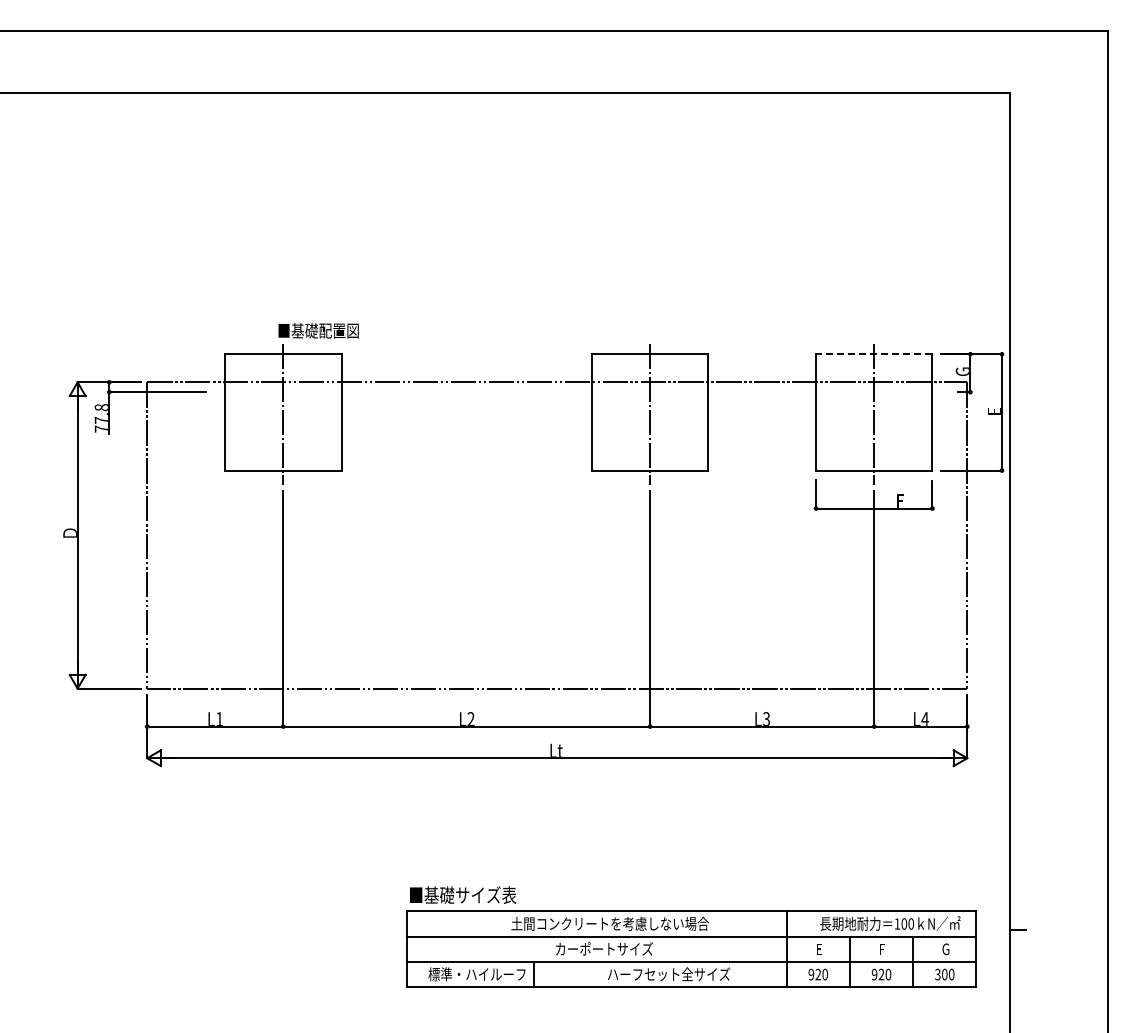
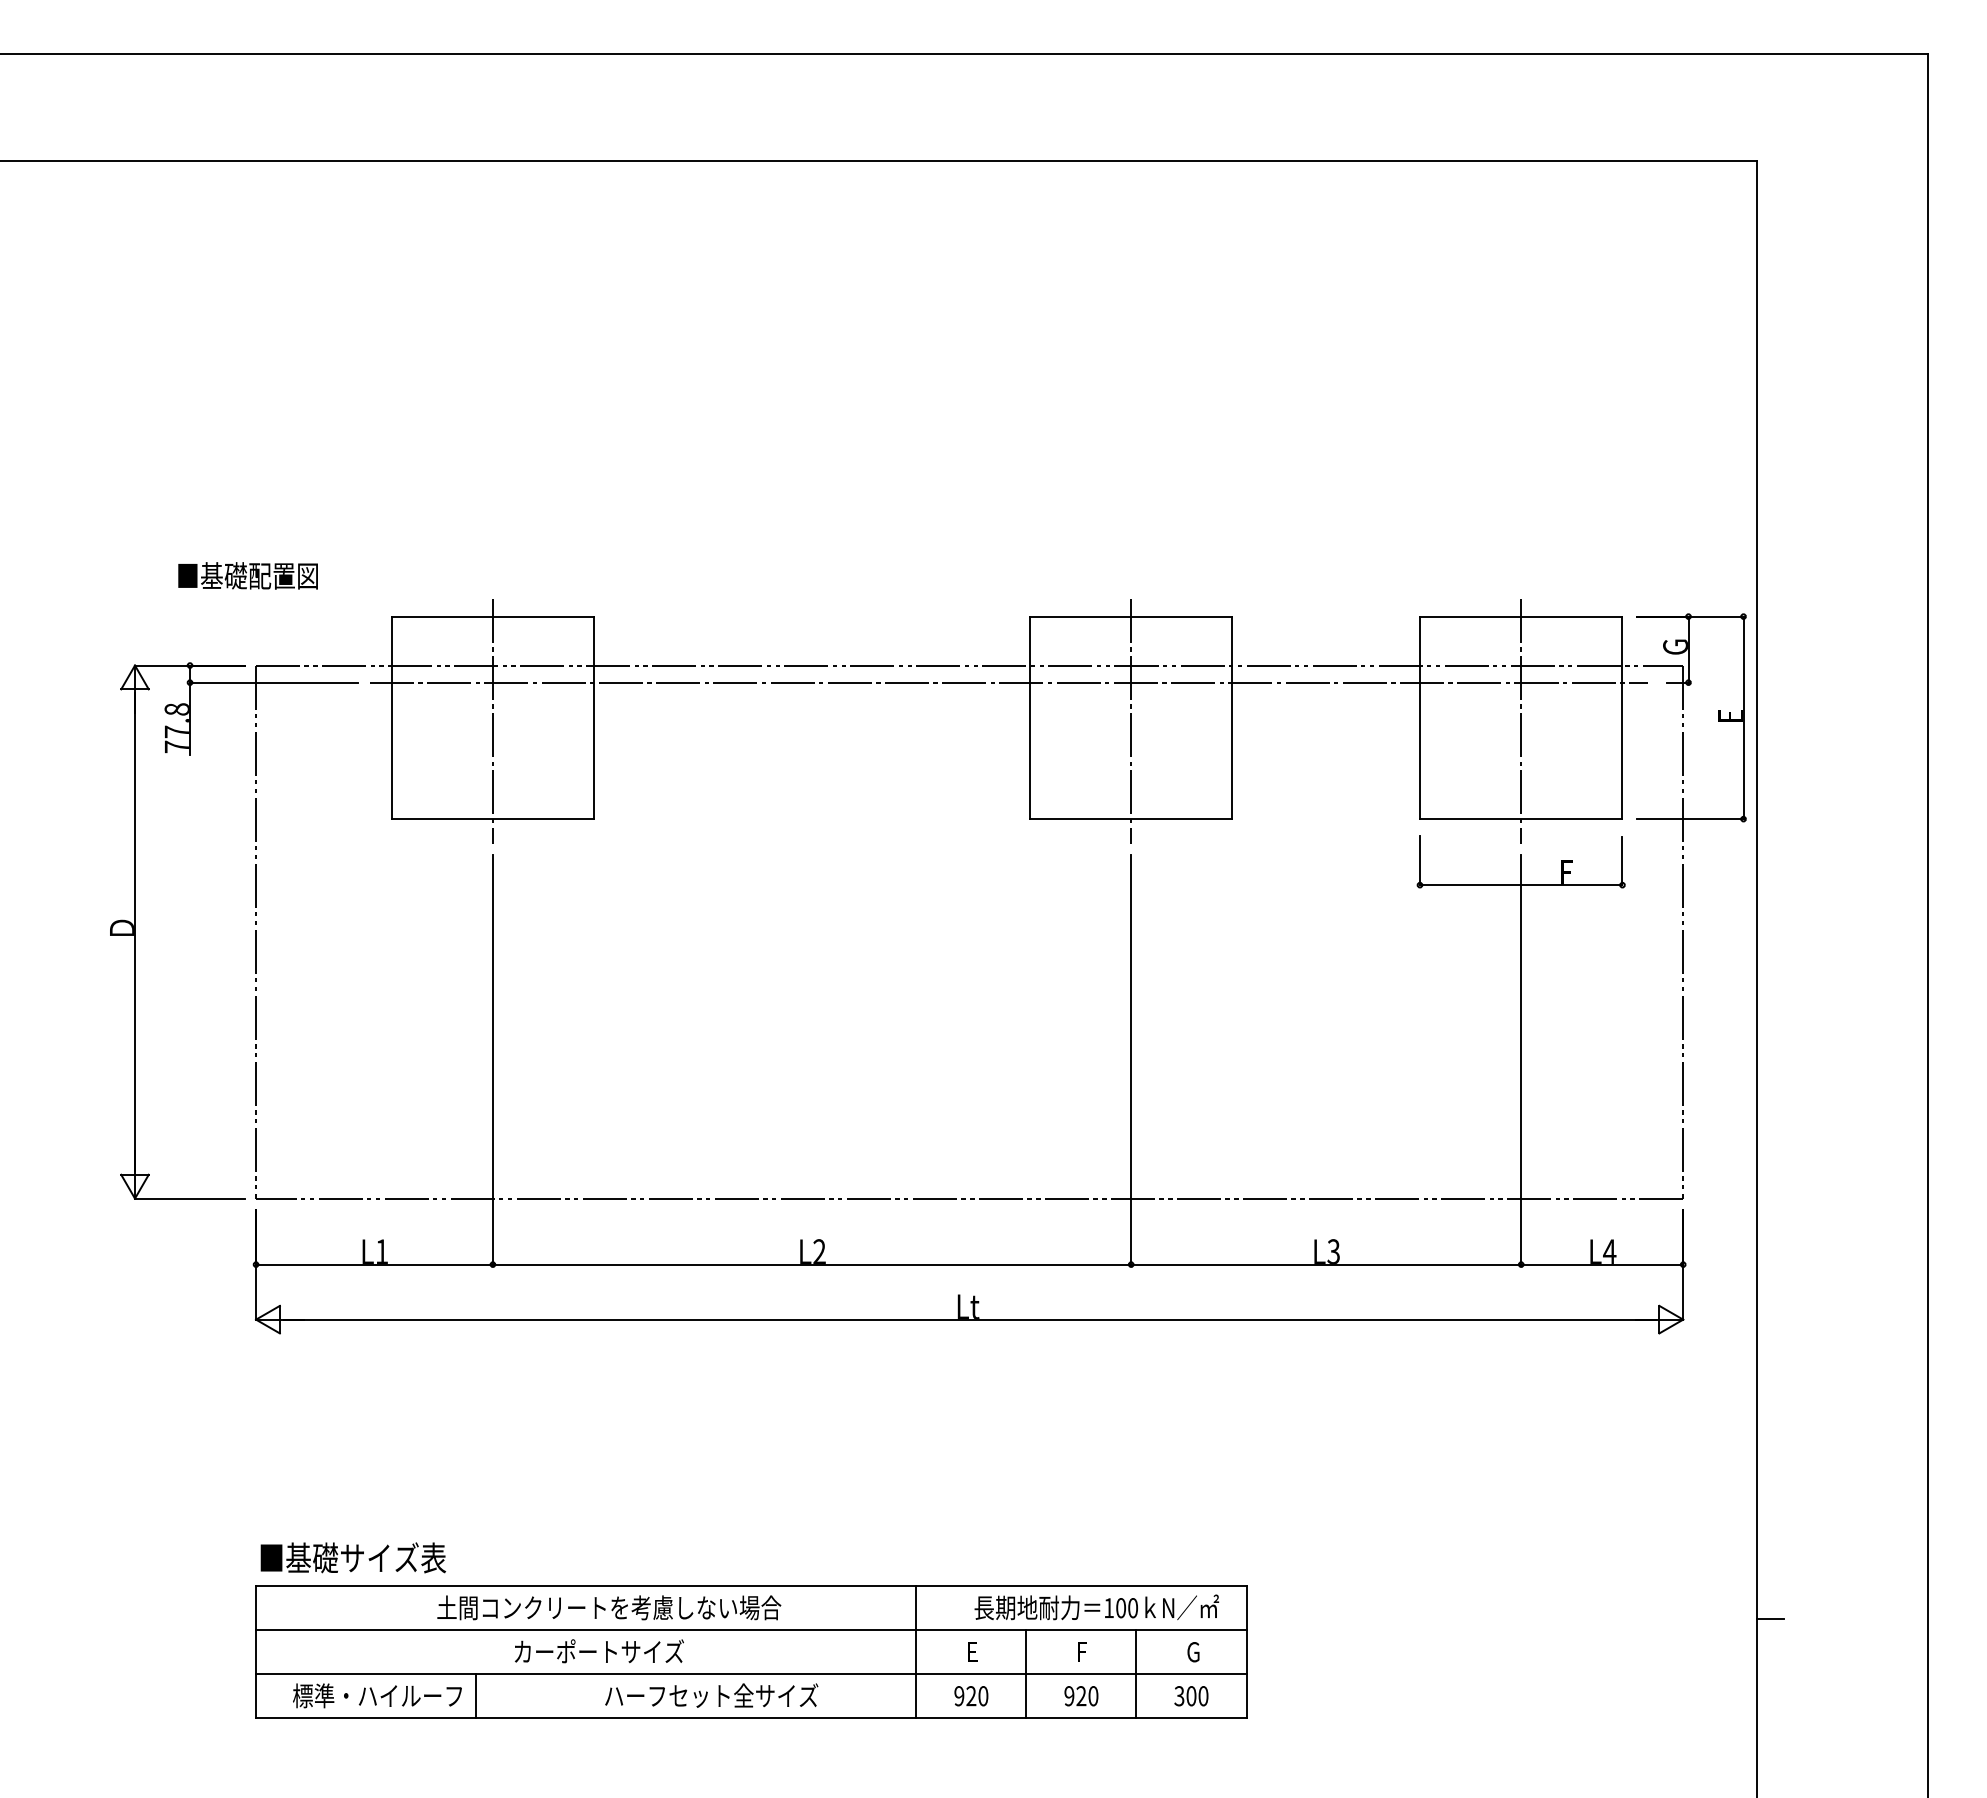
text: (318, 330) -> (247, 575), moved
line: (873, 354) -> (1519, 617), dashed -> solid
line: (579, 392) -> (1008, 683), added
part: (691, 936) -> (750, 1629), moved

